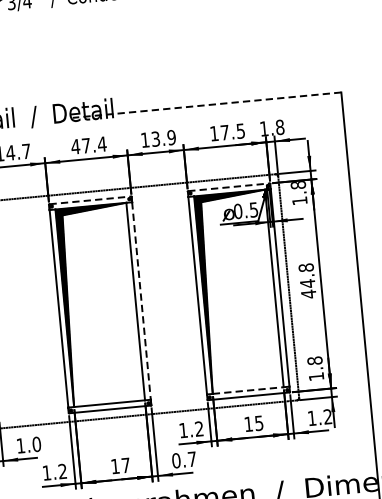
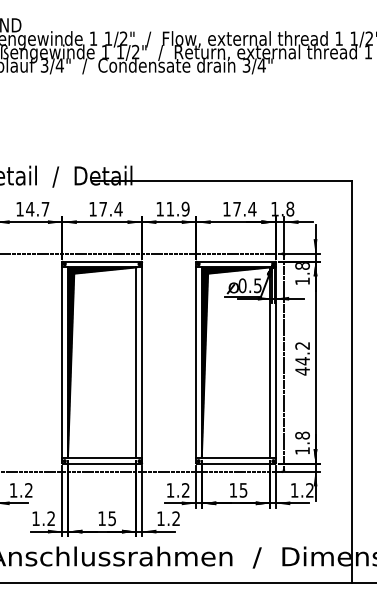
line: (207, 105) -> (222, 181), dashed -> solid
text: (240, 131) -> (252, 209), 17.5 -> 17.4
text: (155, 138) -> (170, 208), 13.9 -> 11.9
text: (75, 147) -> (92, 209), 47.4 -> 17.4
line: (229, 186) -> (236, 261), dashed -> solid
line: (90, 199) -> (102, 261), dashed -> solid
text: (306, 267) -> (302, 345), 44.8 -> 44.2
line: (141, 301) -> (141, 363), dashed -> solid
line: (248, 390) -> (236, 458), dashed -> solid
text: (36, 444) -> (28, 490), 1.0 -> 1.2
text: (184, 459) -> (168, 518), 0.7 -> 1.2
text: (125, 465) -> (111, 518), 17 -> 15

